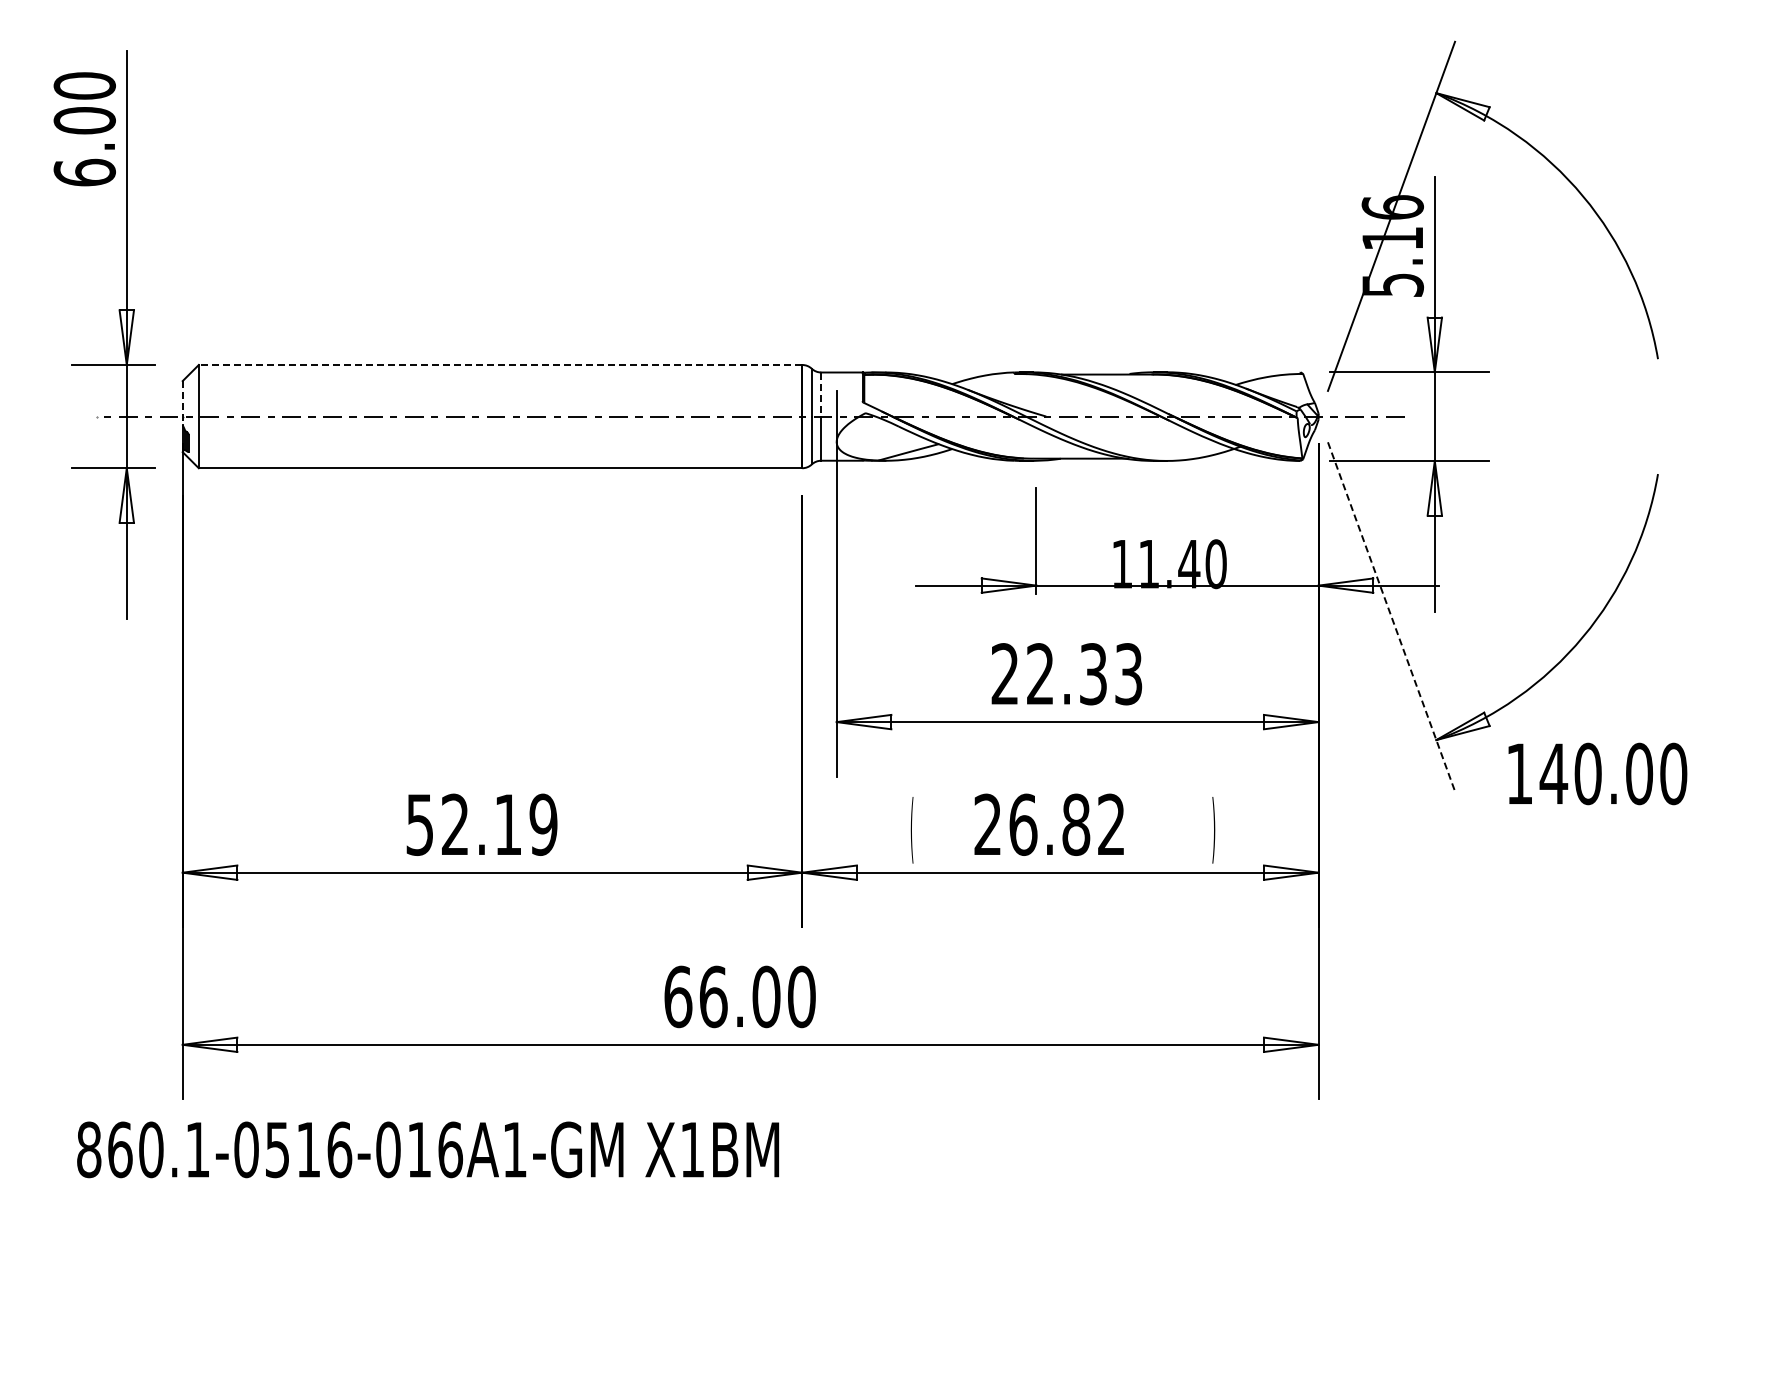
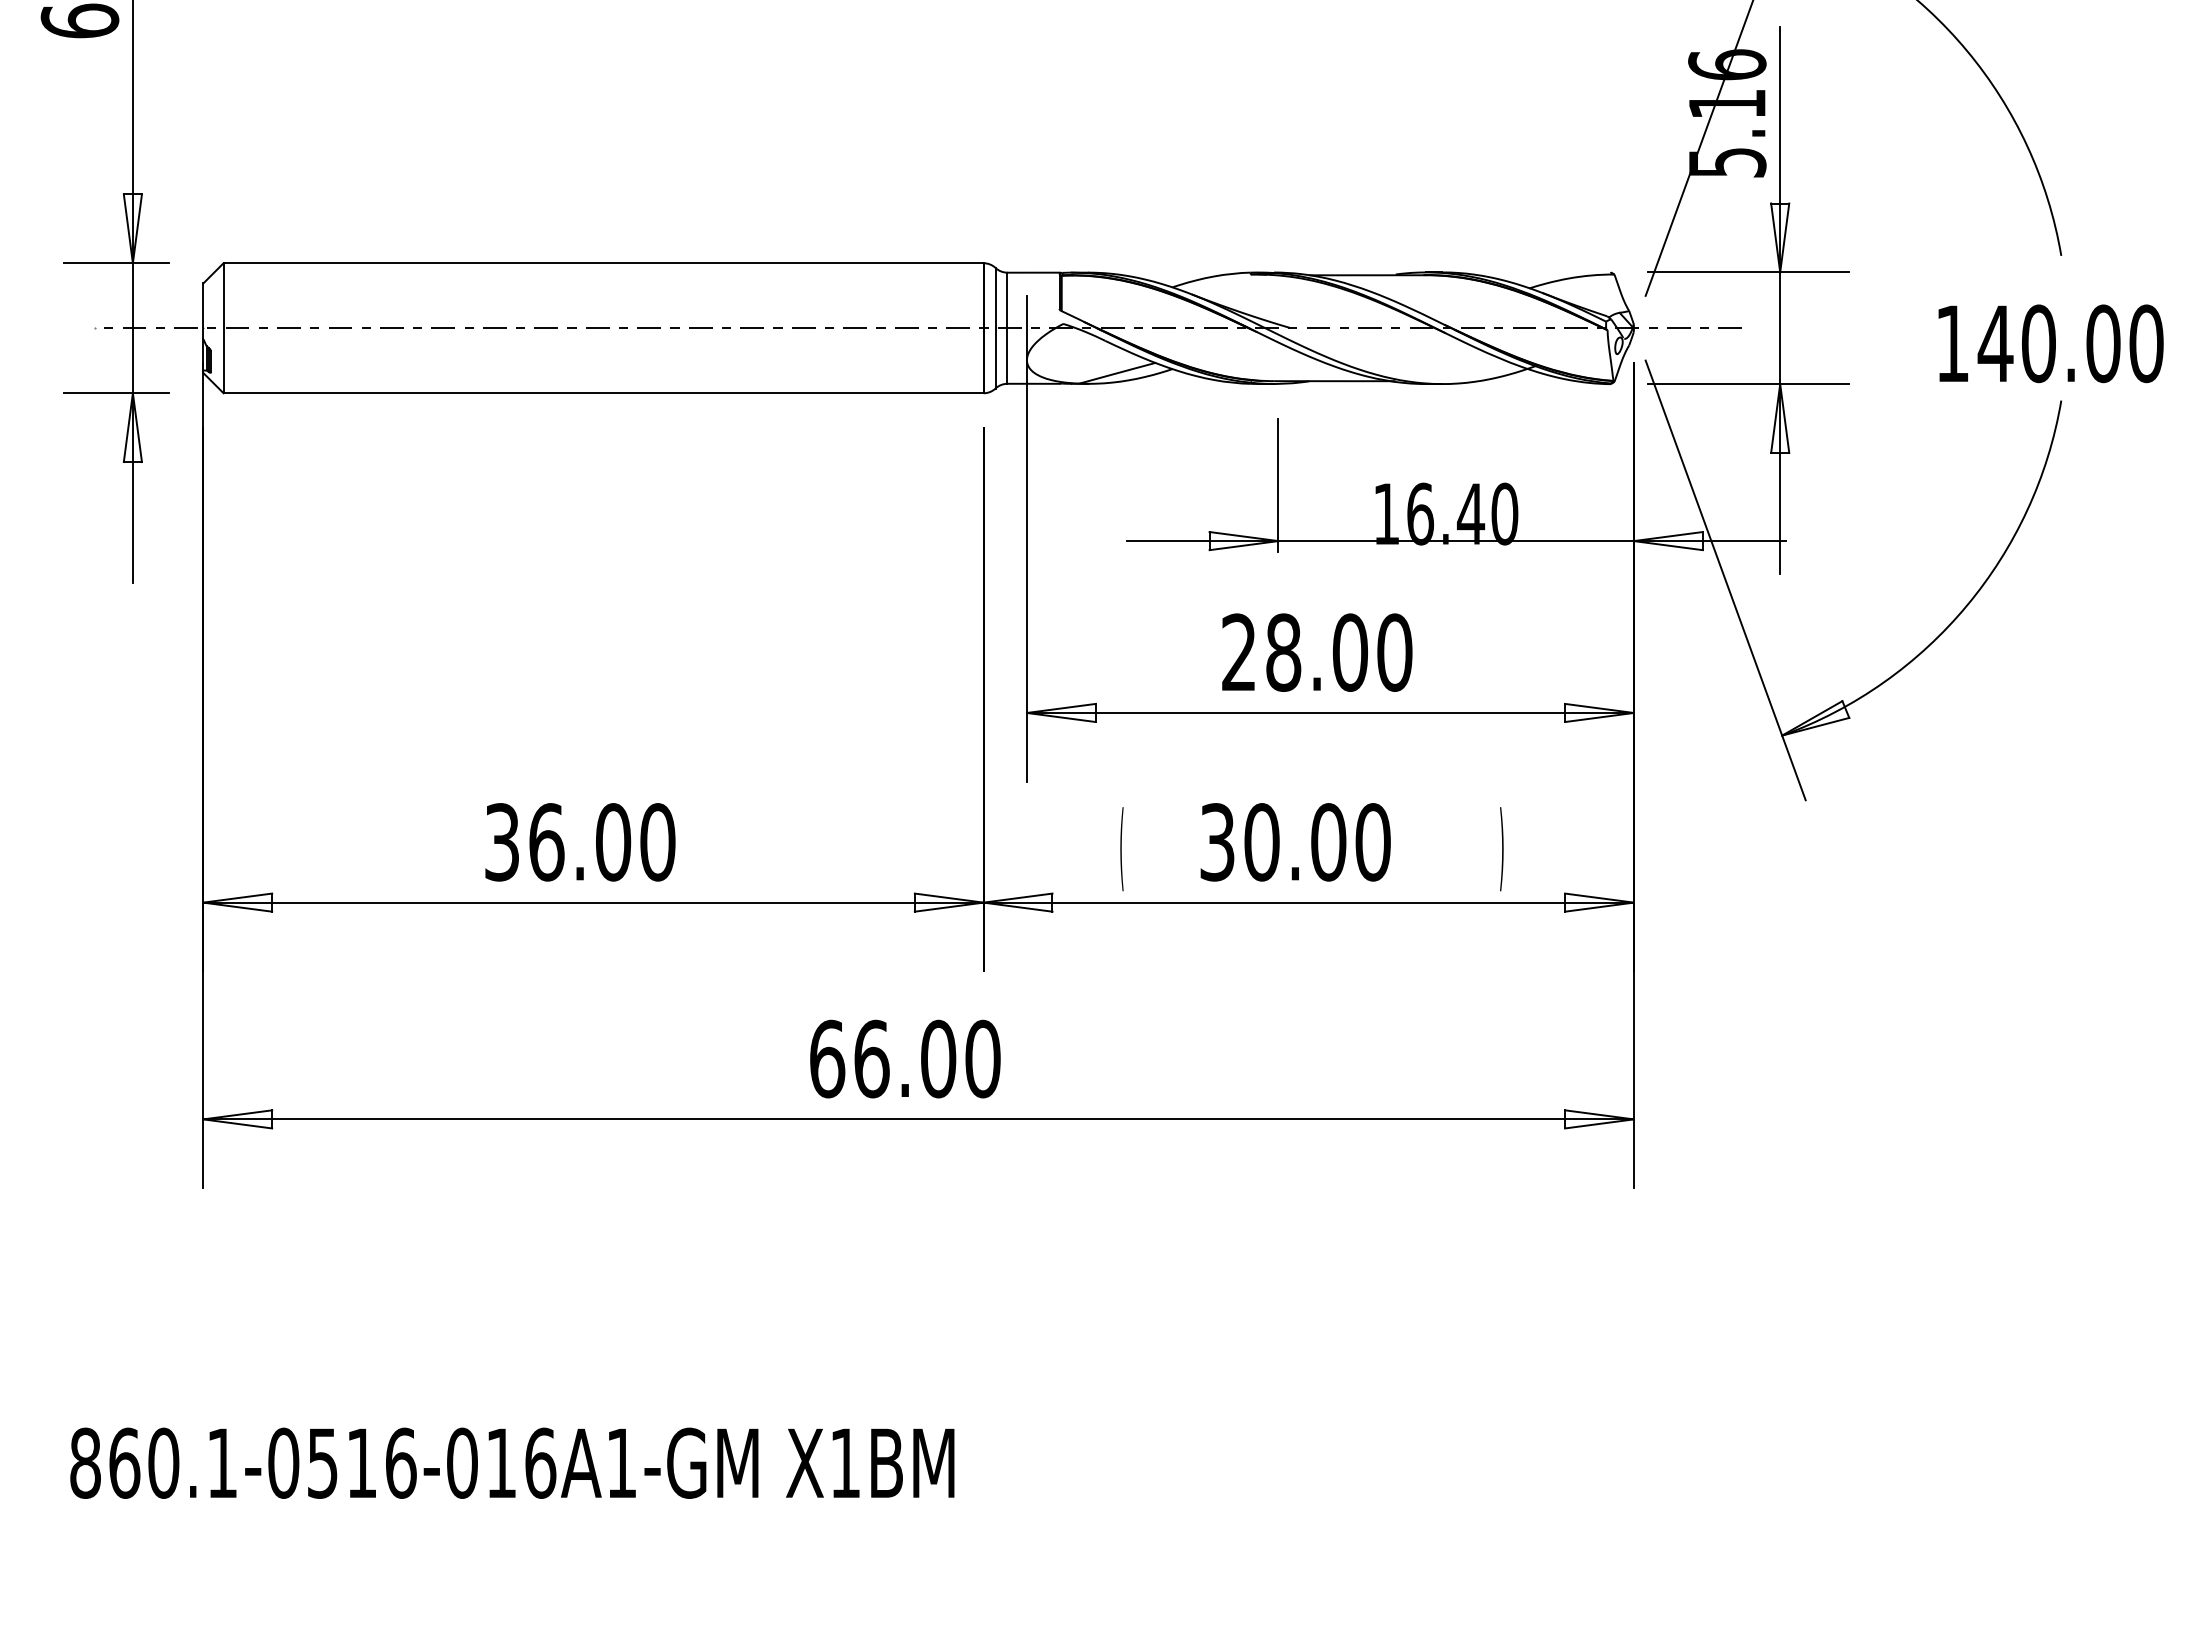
line: (500, 364) -> (603, 262), dashed -> solid
line: (821, 395) -> (1007, 301), dashed -> solid
line: (182, 403) -> (203, 311), dashed -> solid
text: (1148, 564) -> (1419, 514), 11.40 -> 16.40
line: (1391, 616) -> (1725, 579), dashed -> solid
text: (1084, 674) -> (1339, 653), 22.33 -> 28.00
text: (1597, 773) -> (2050, 343), moved
text: (482, 824) -> (580, 841), 52.19 -> 36.00
text: (1049, 824) -> (1294, 841), 26.82 -> 30.00
text: (428, 1149) -> (512, 1462), moved

